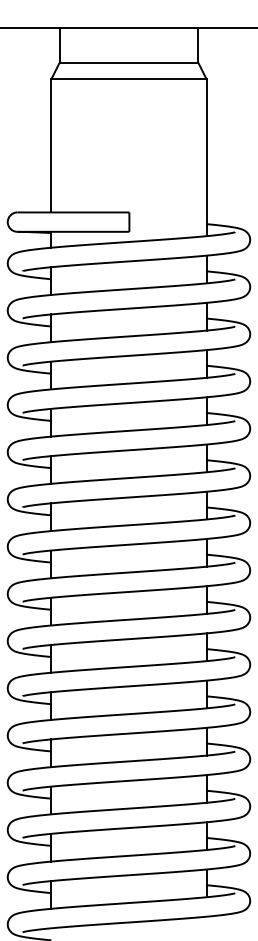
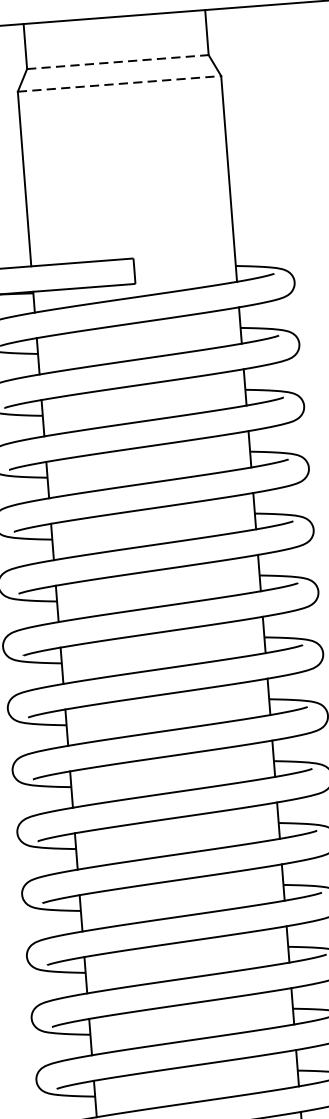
line: (129, 62) -> (118, 61), solid -> dashed
line: (128, 79) -> (118, 84), solid -> dashed

